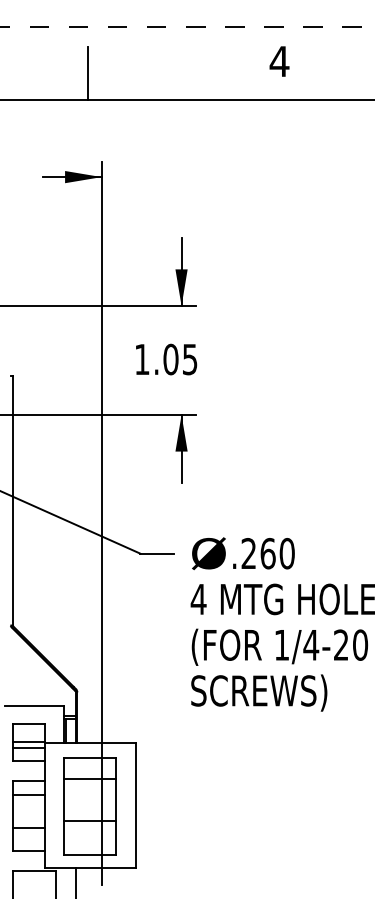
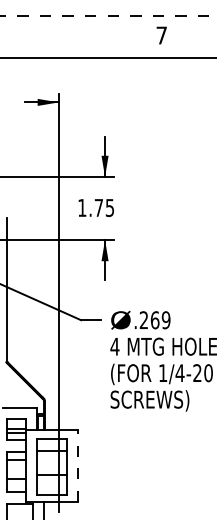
text: (279, 61) -> (161, 35), 4 -> 7
line: (88, 71) -> (51, 41), removed
text: (170, 358) -> (98, 207), 1.05 -> 1.75
text: (286, 554) -> (165, 320), .260 -> .269
line: (135, 804) -> (78, 465), solid -> dashed

